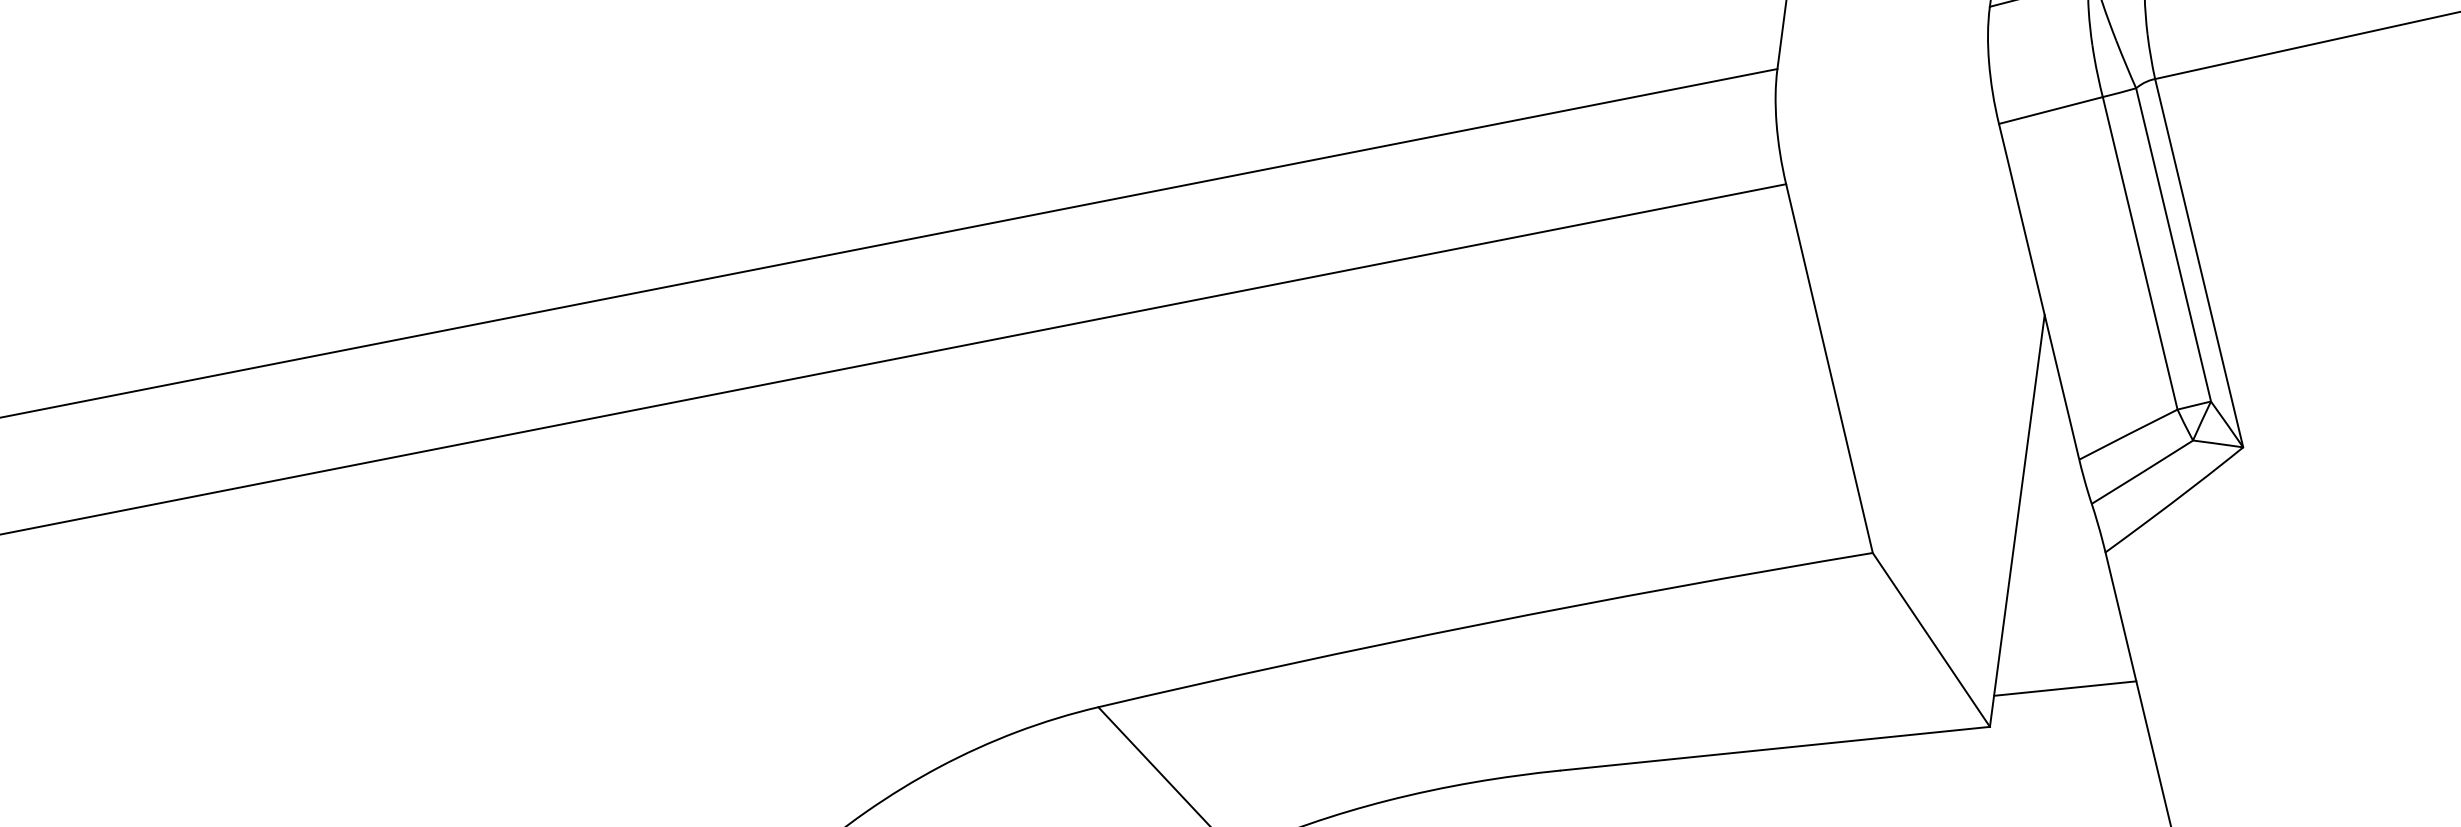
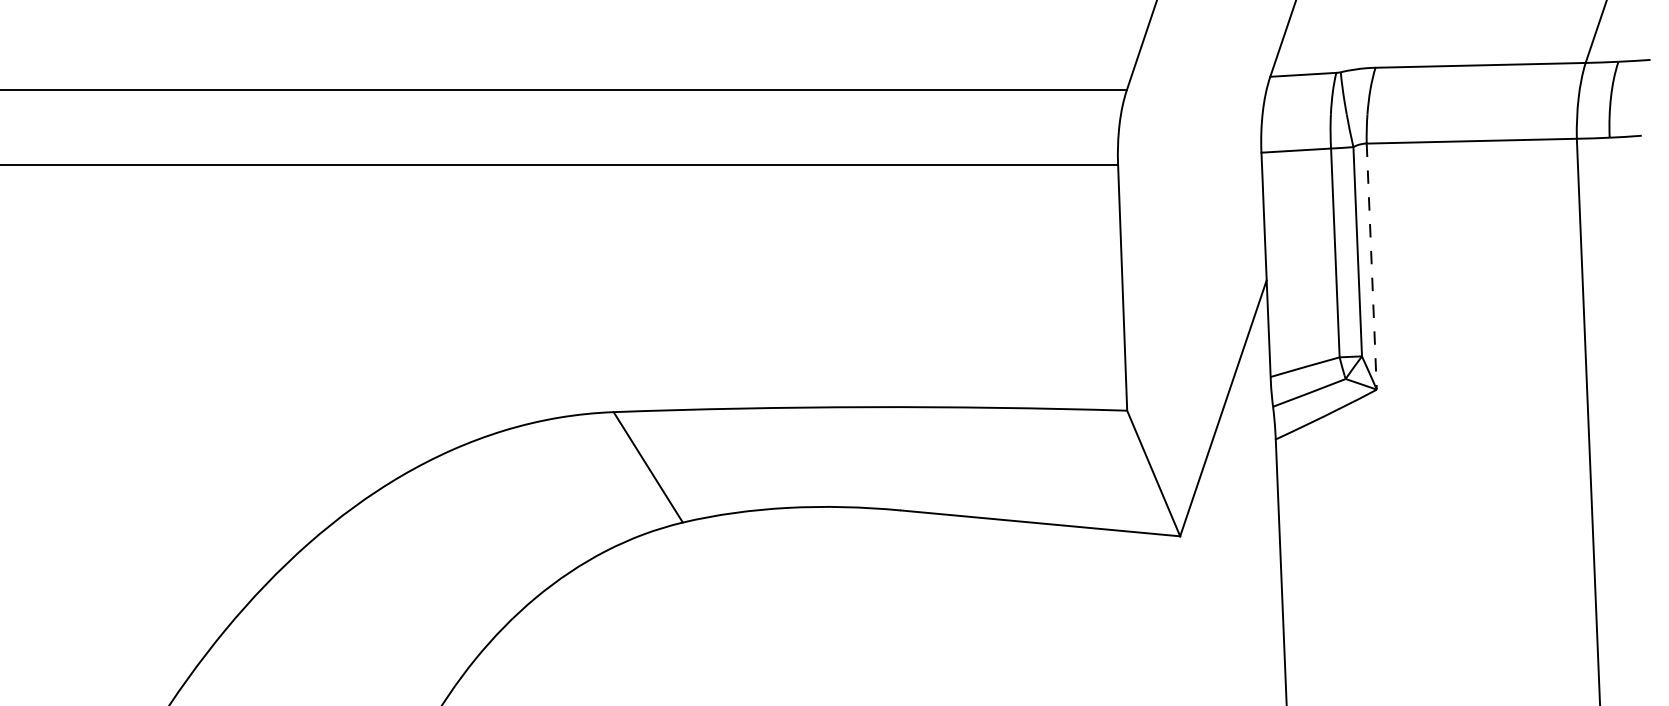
line: (2199, 264) -> (1371, 267), solid -> dashed
line: (2064, 689) -> (1232, 521), removed

